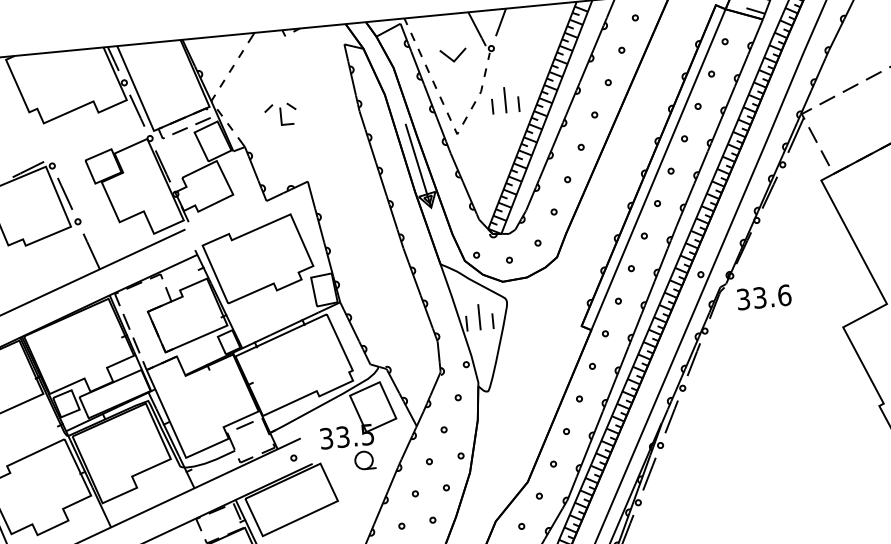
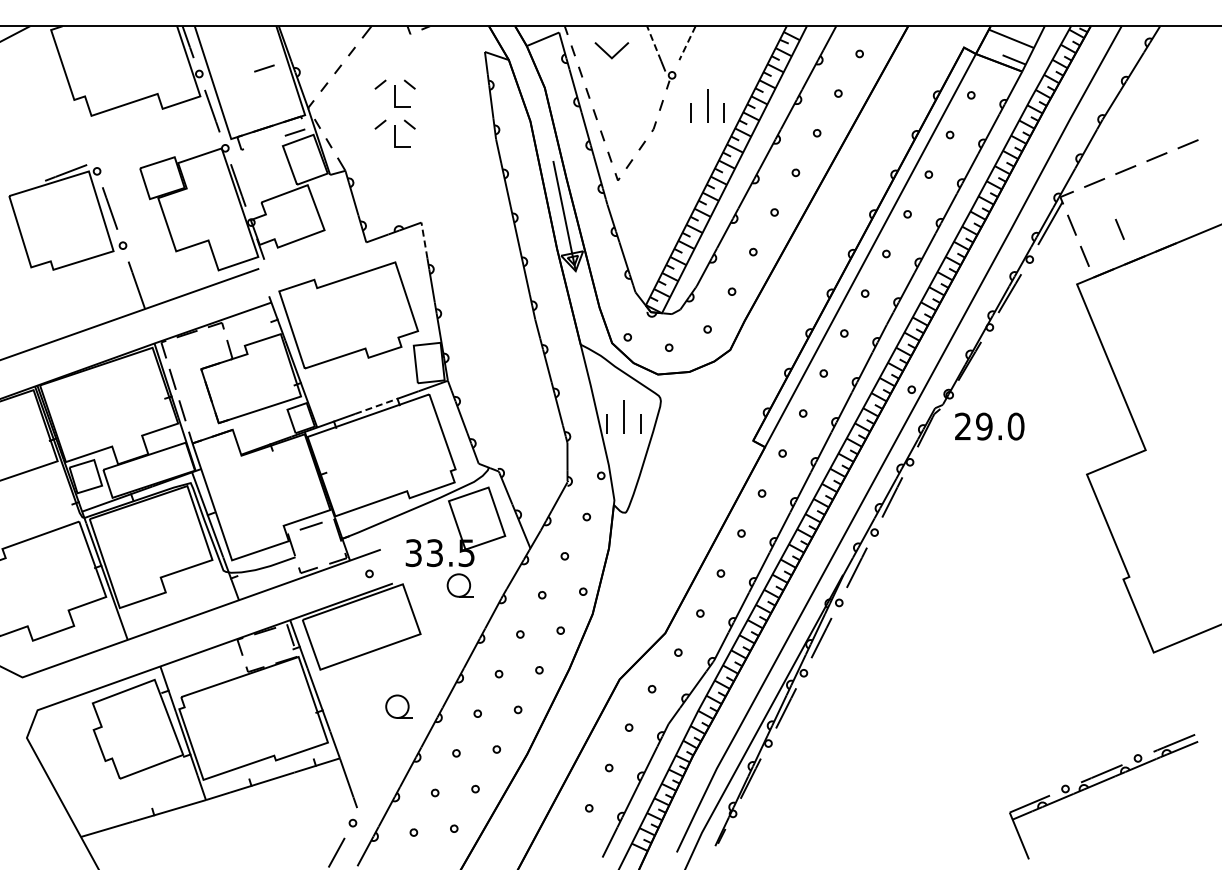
line: (500, 22) -> (687, 43), solid -> dashed
line: (475, 25) -> (654, 43), solid -> dashed
part: (453, 55) -> (611, 50), moved
part: (277, 83) -> (394, 93), added
part: (505, 99) -> (707, 105), moved
line: (180, 131) -> (264, 68), moved
line: (850, 133) -> (1119, 228), added
line: (311, 194) -> (424, 239), solid -> dashed
text: (763, 297) -> (989, 426), 33.6 -> 29.0
line: (286, 327) -> (376, 406), solid -> dashed

